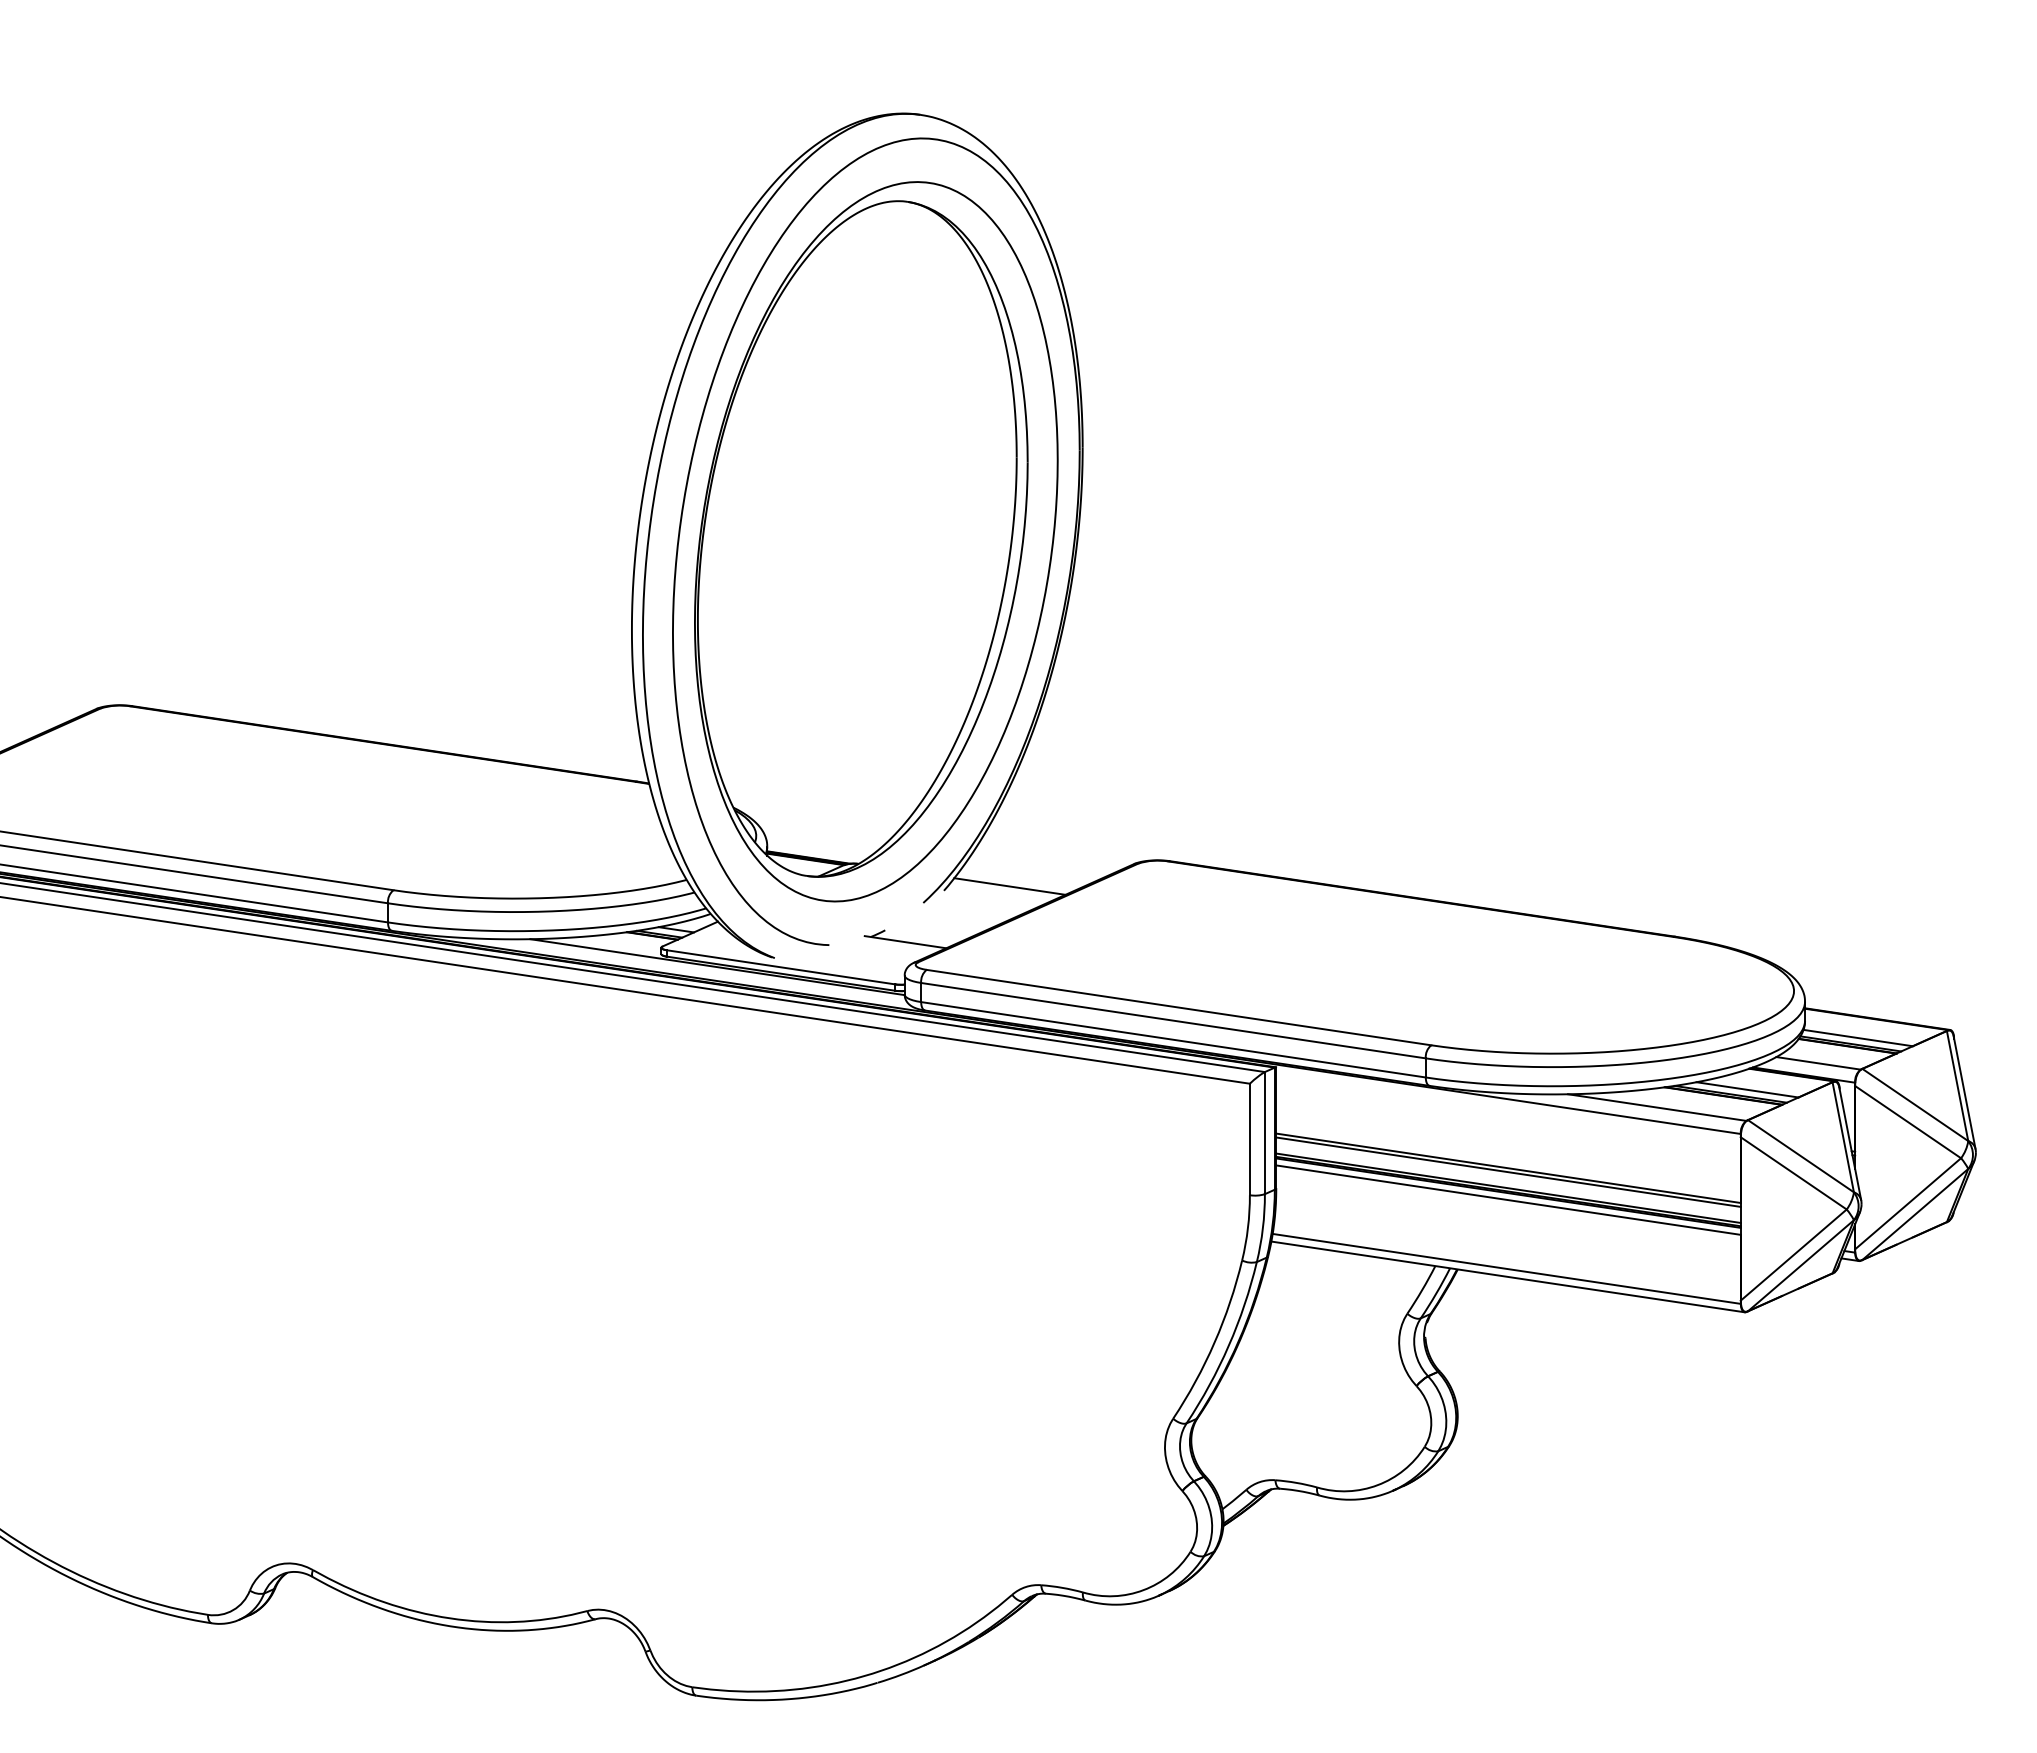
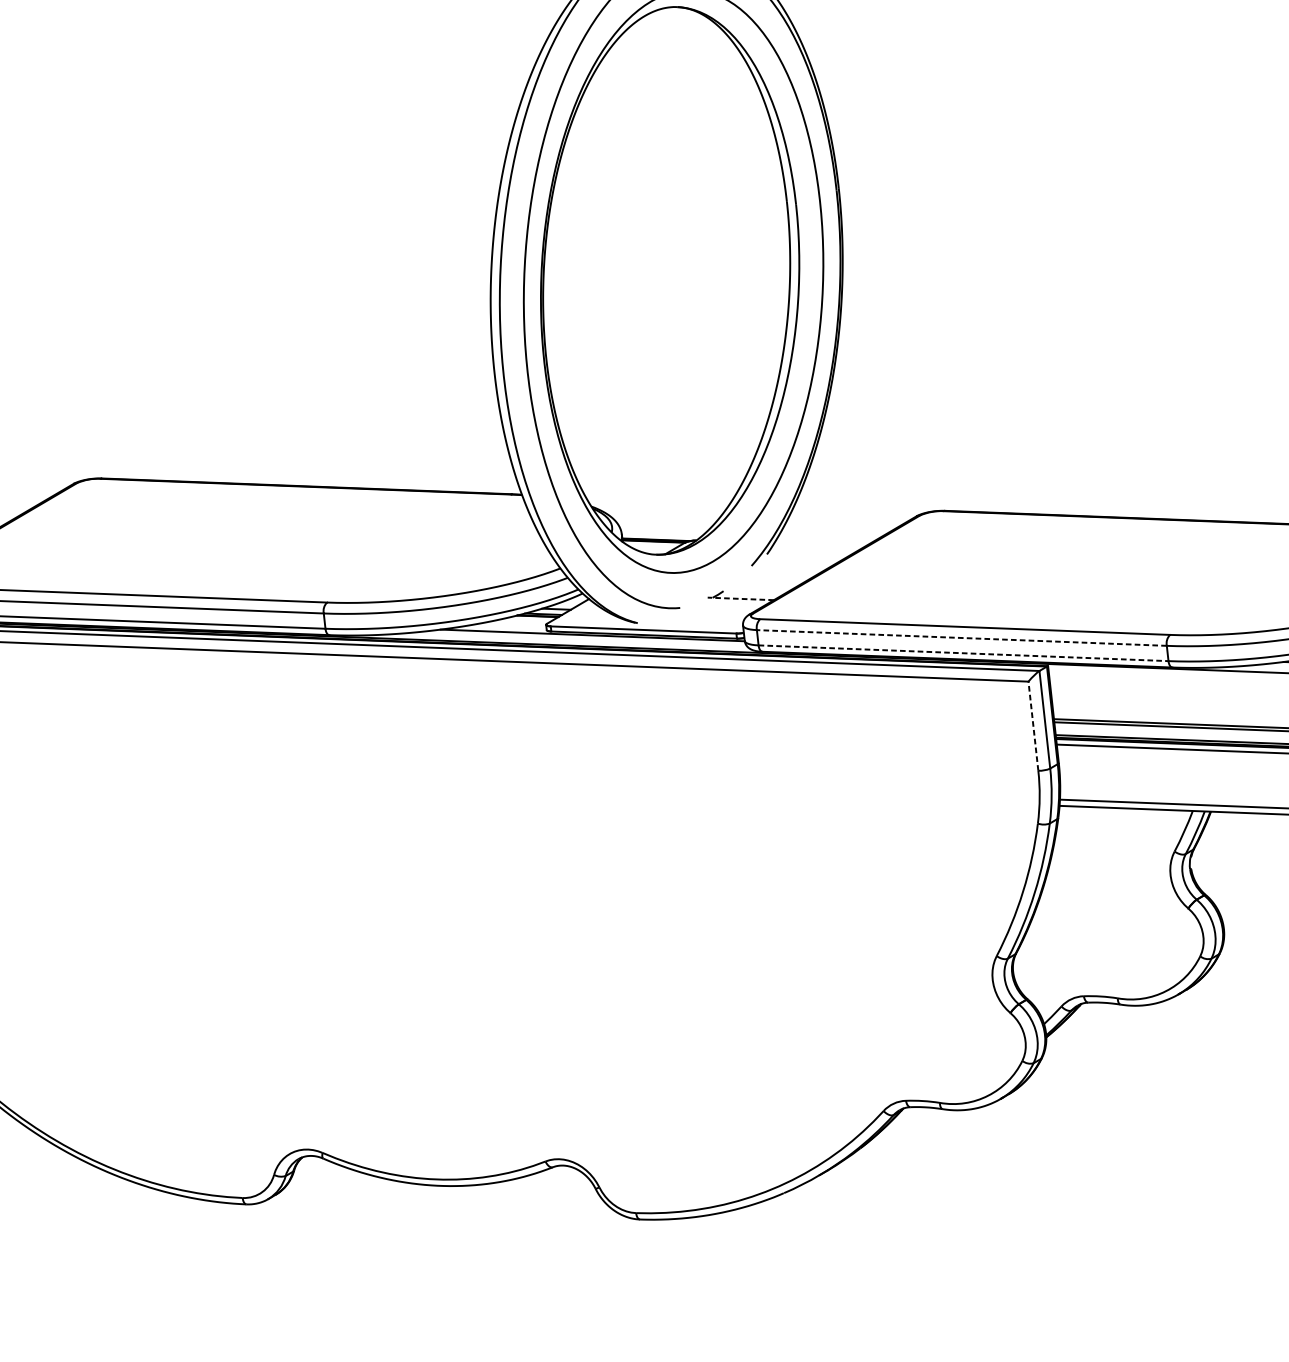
line: (1009, 886) -> (818, 545), removed
line: (905, 942) -> (740, 599), solid -> dashed
line: (1172, 1020) -> (961, 637), solid -> dashed
line: (1173, 1039) -> (963, 653), solid -> dashed
line: (1249, 1139) -> (1033, 726), solid -> dashed

